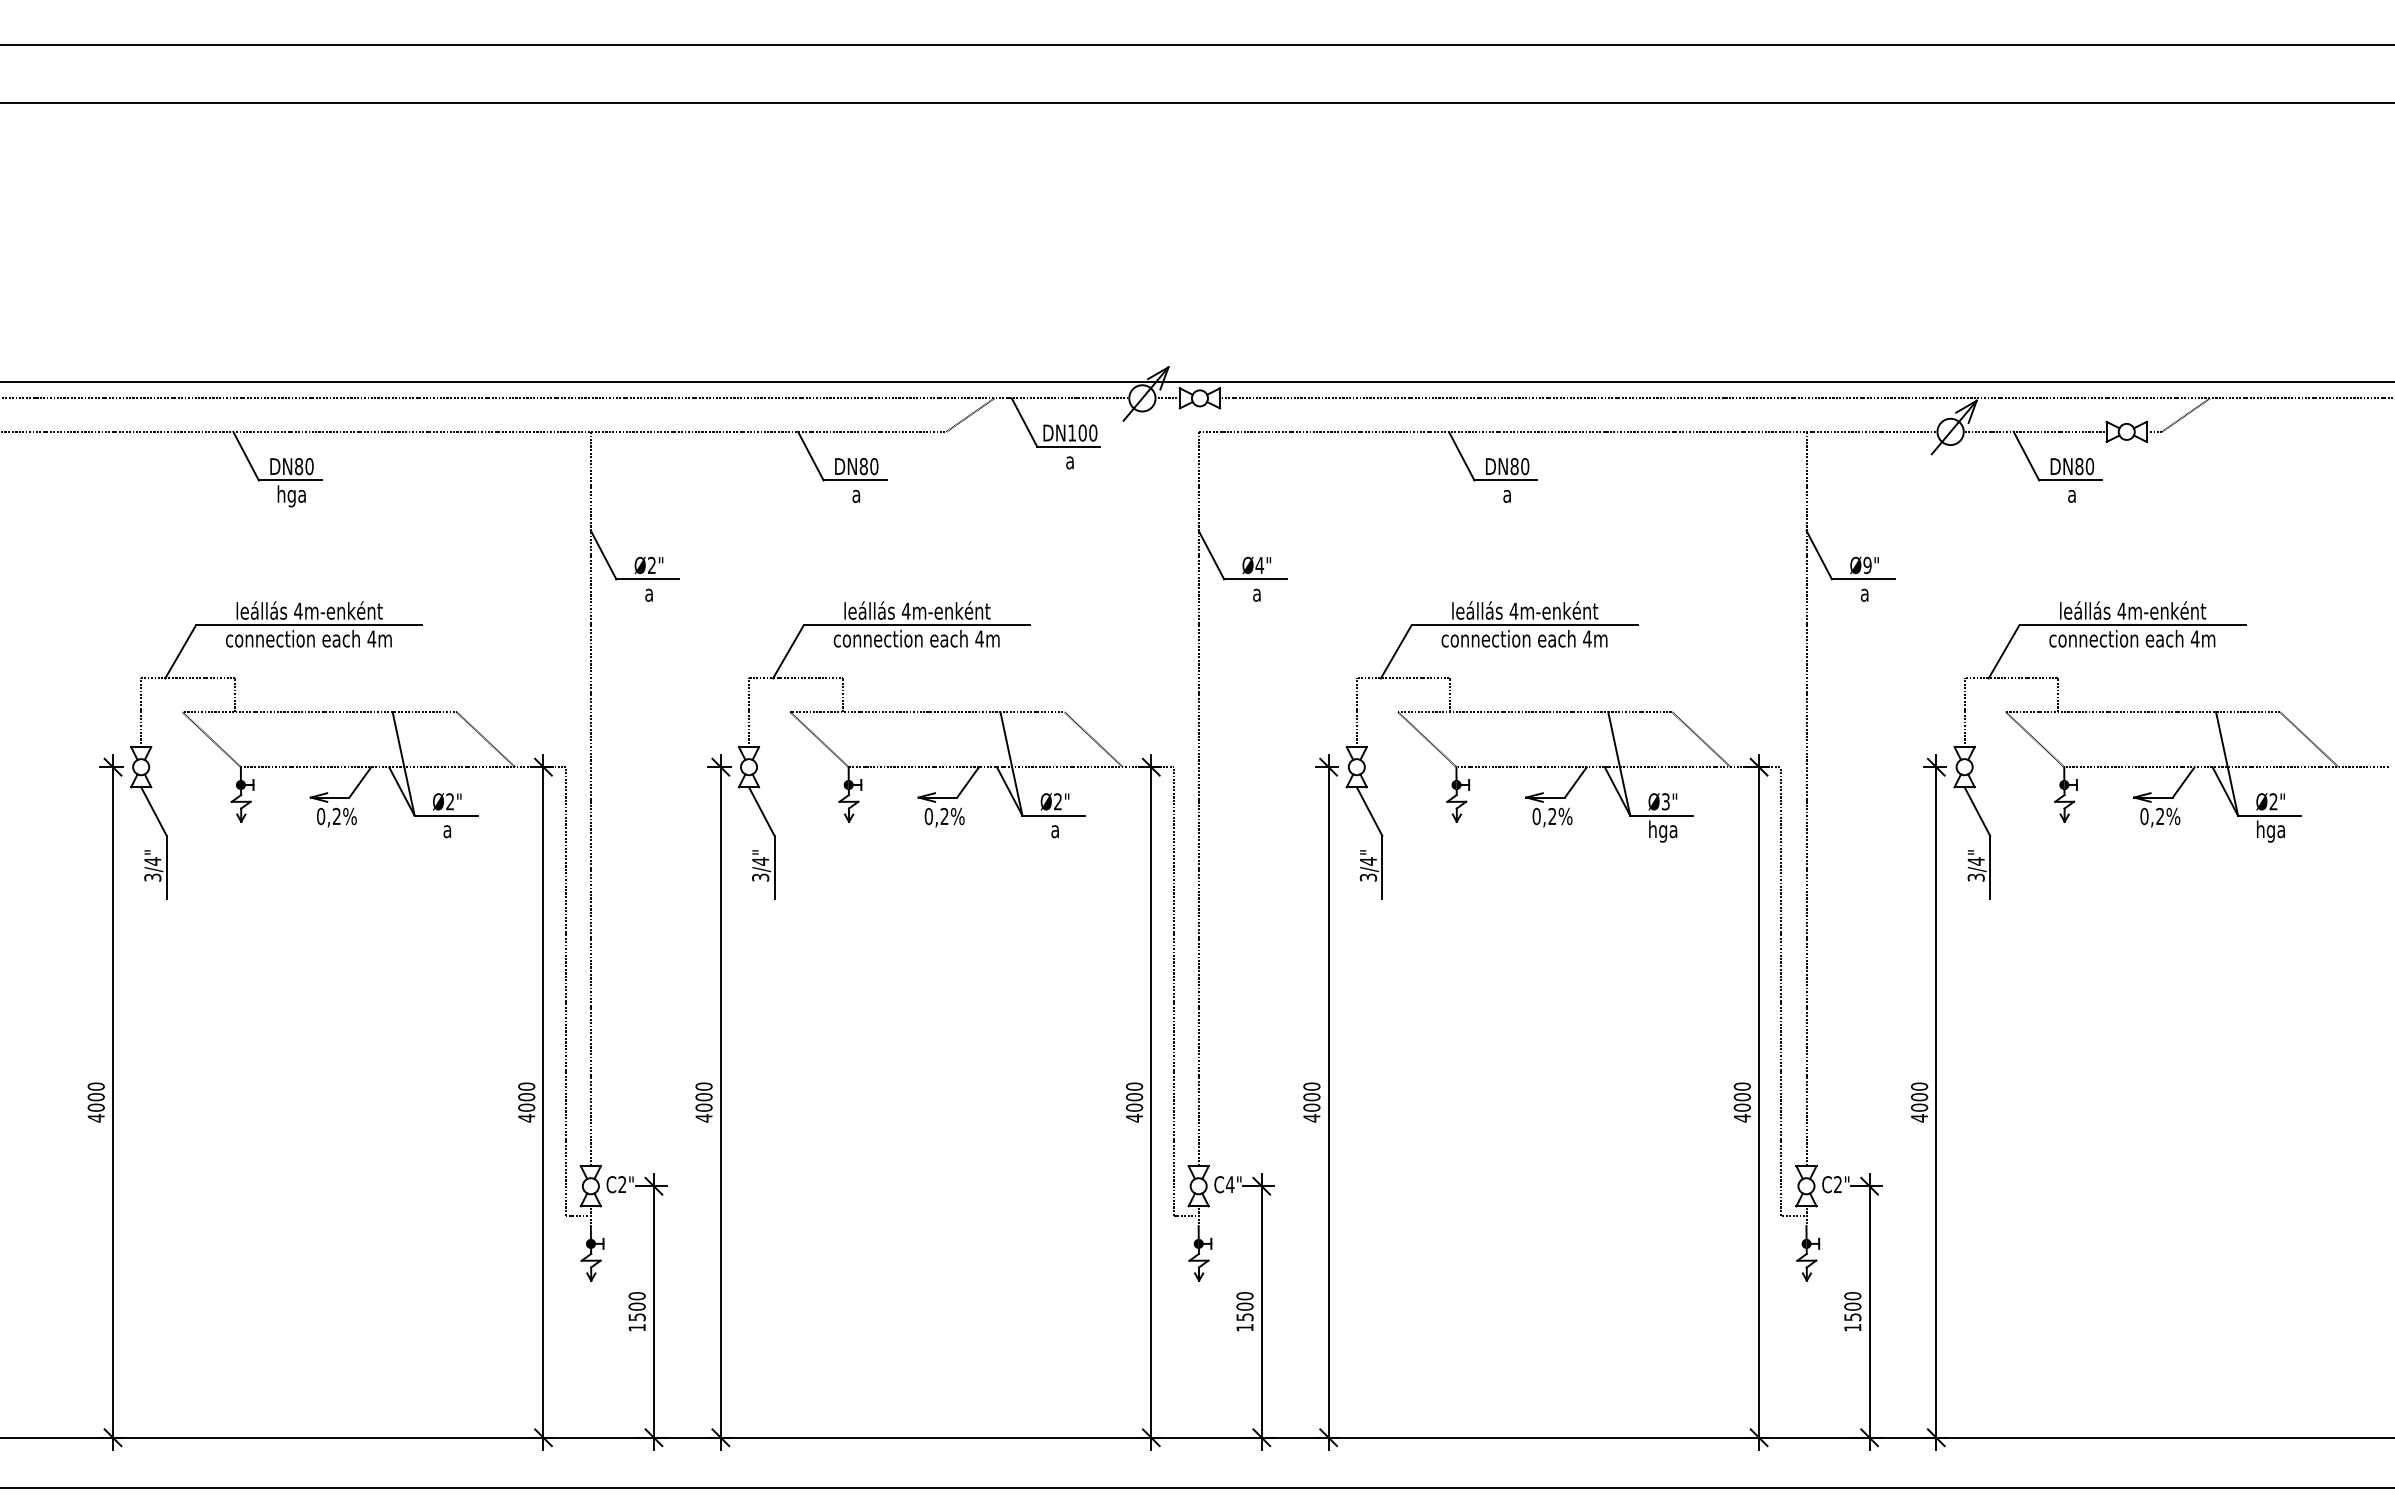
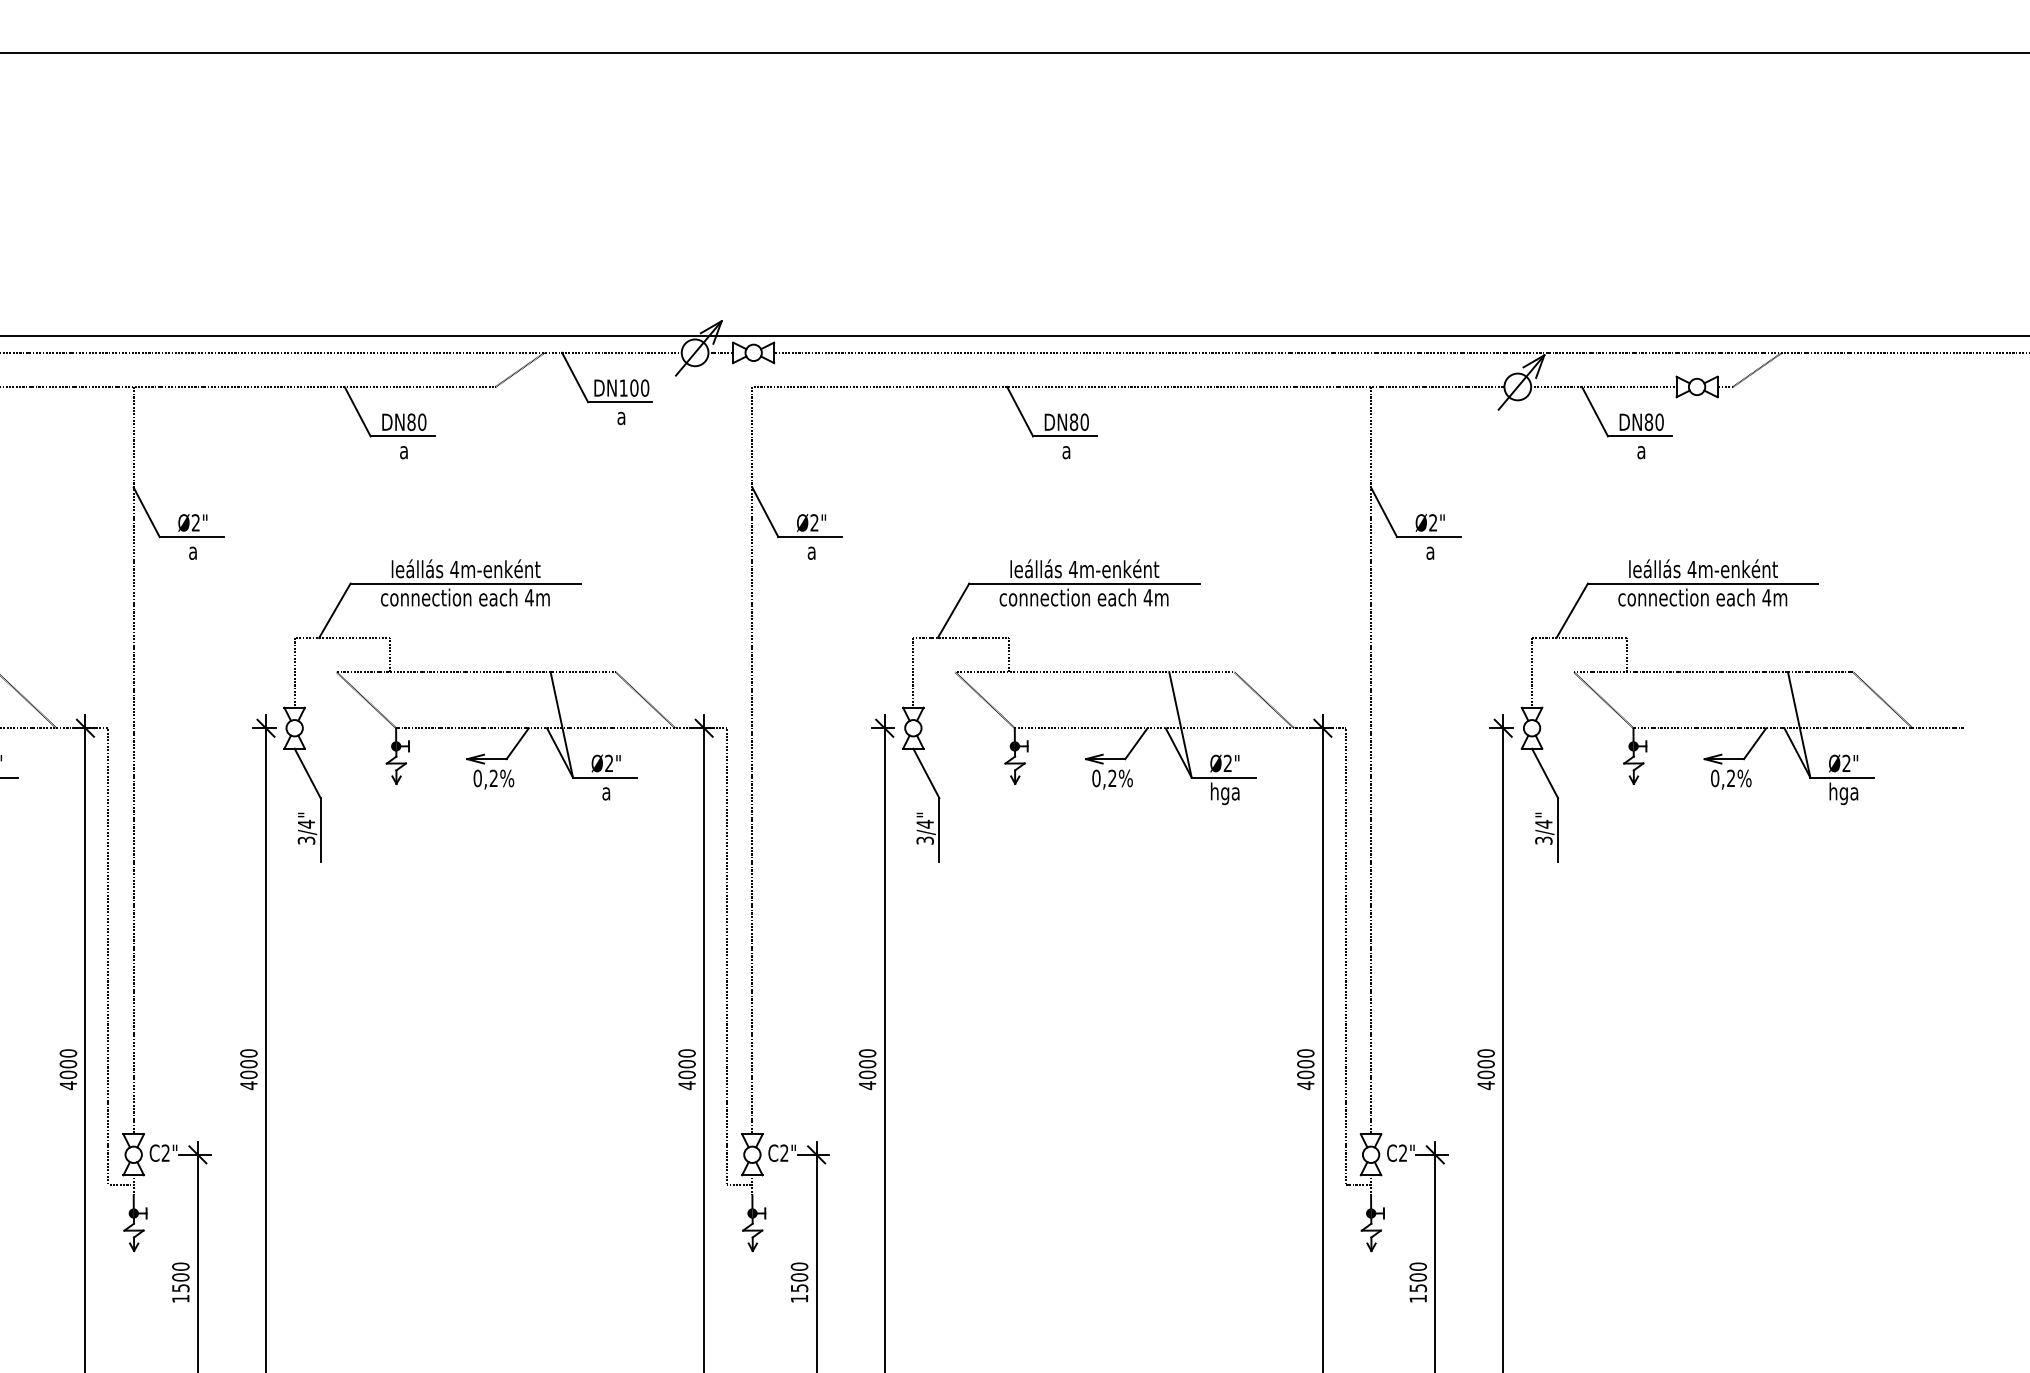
text: (1259, 564) -> (814, 521), Ø4" -> Ø2"
text: (1867, 565) -> (1433, 522), Ø9" -> Ø2"
text: (1665, 801) -> (1227, 763), Ø3" -> Ø2"
text: (1229, 1184) -> (783, 1153), C4" -> C2"

